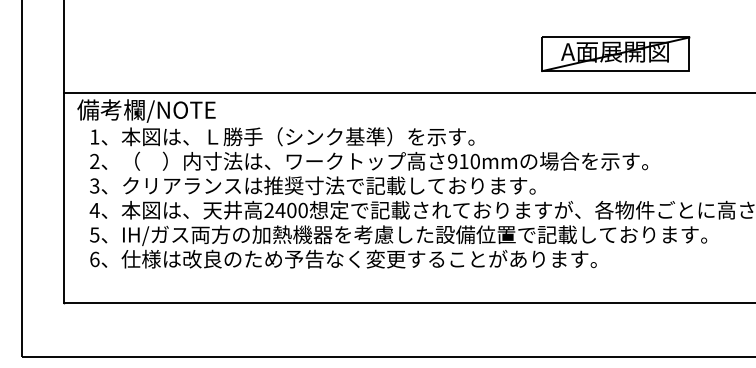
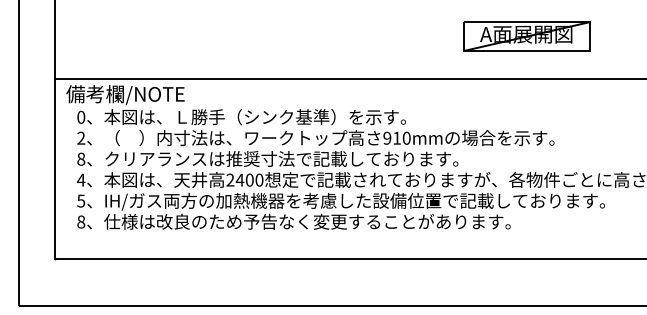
part: (615, 54) -> (526, 36), moved
text: (95, 136) -> (81, 116), 1 -> 0
text: (95, 185) -> (81, 158), 3 -> 8
text: (95, 258) -> (81, 221), 6 -> 8

